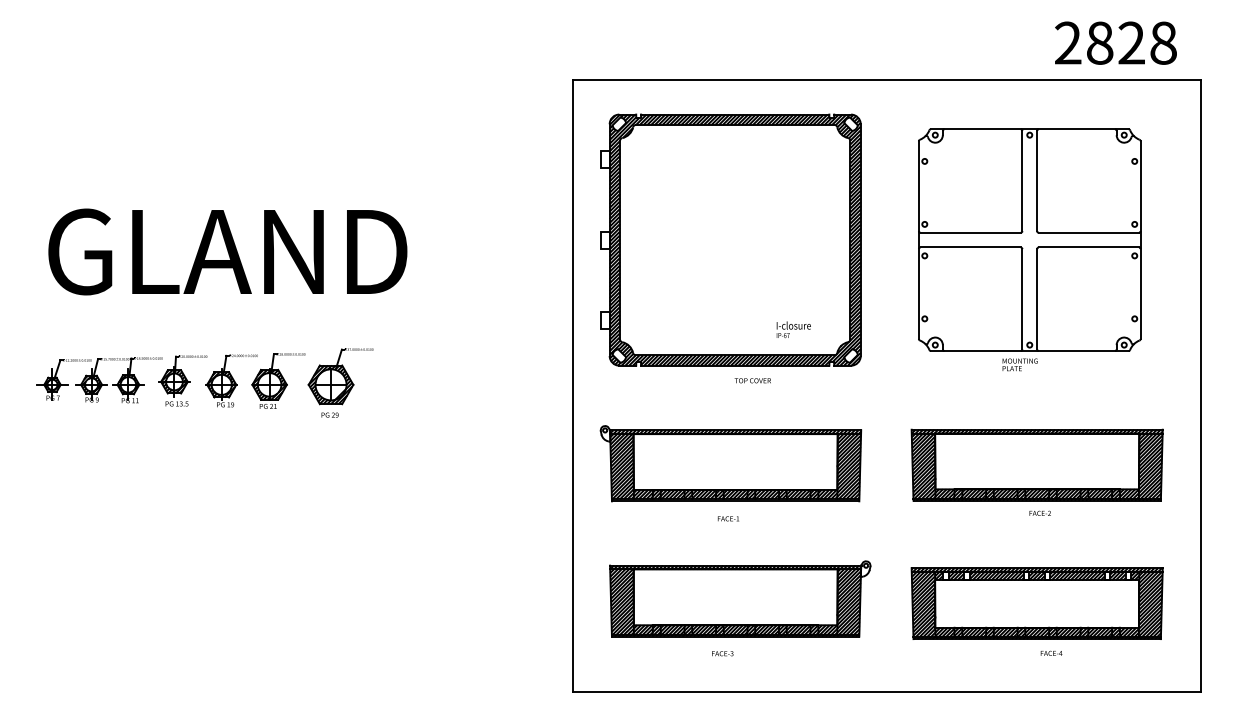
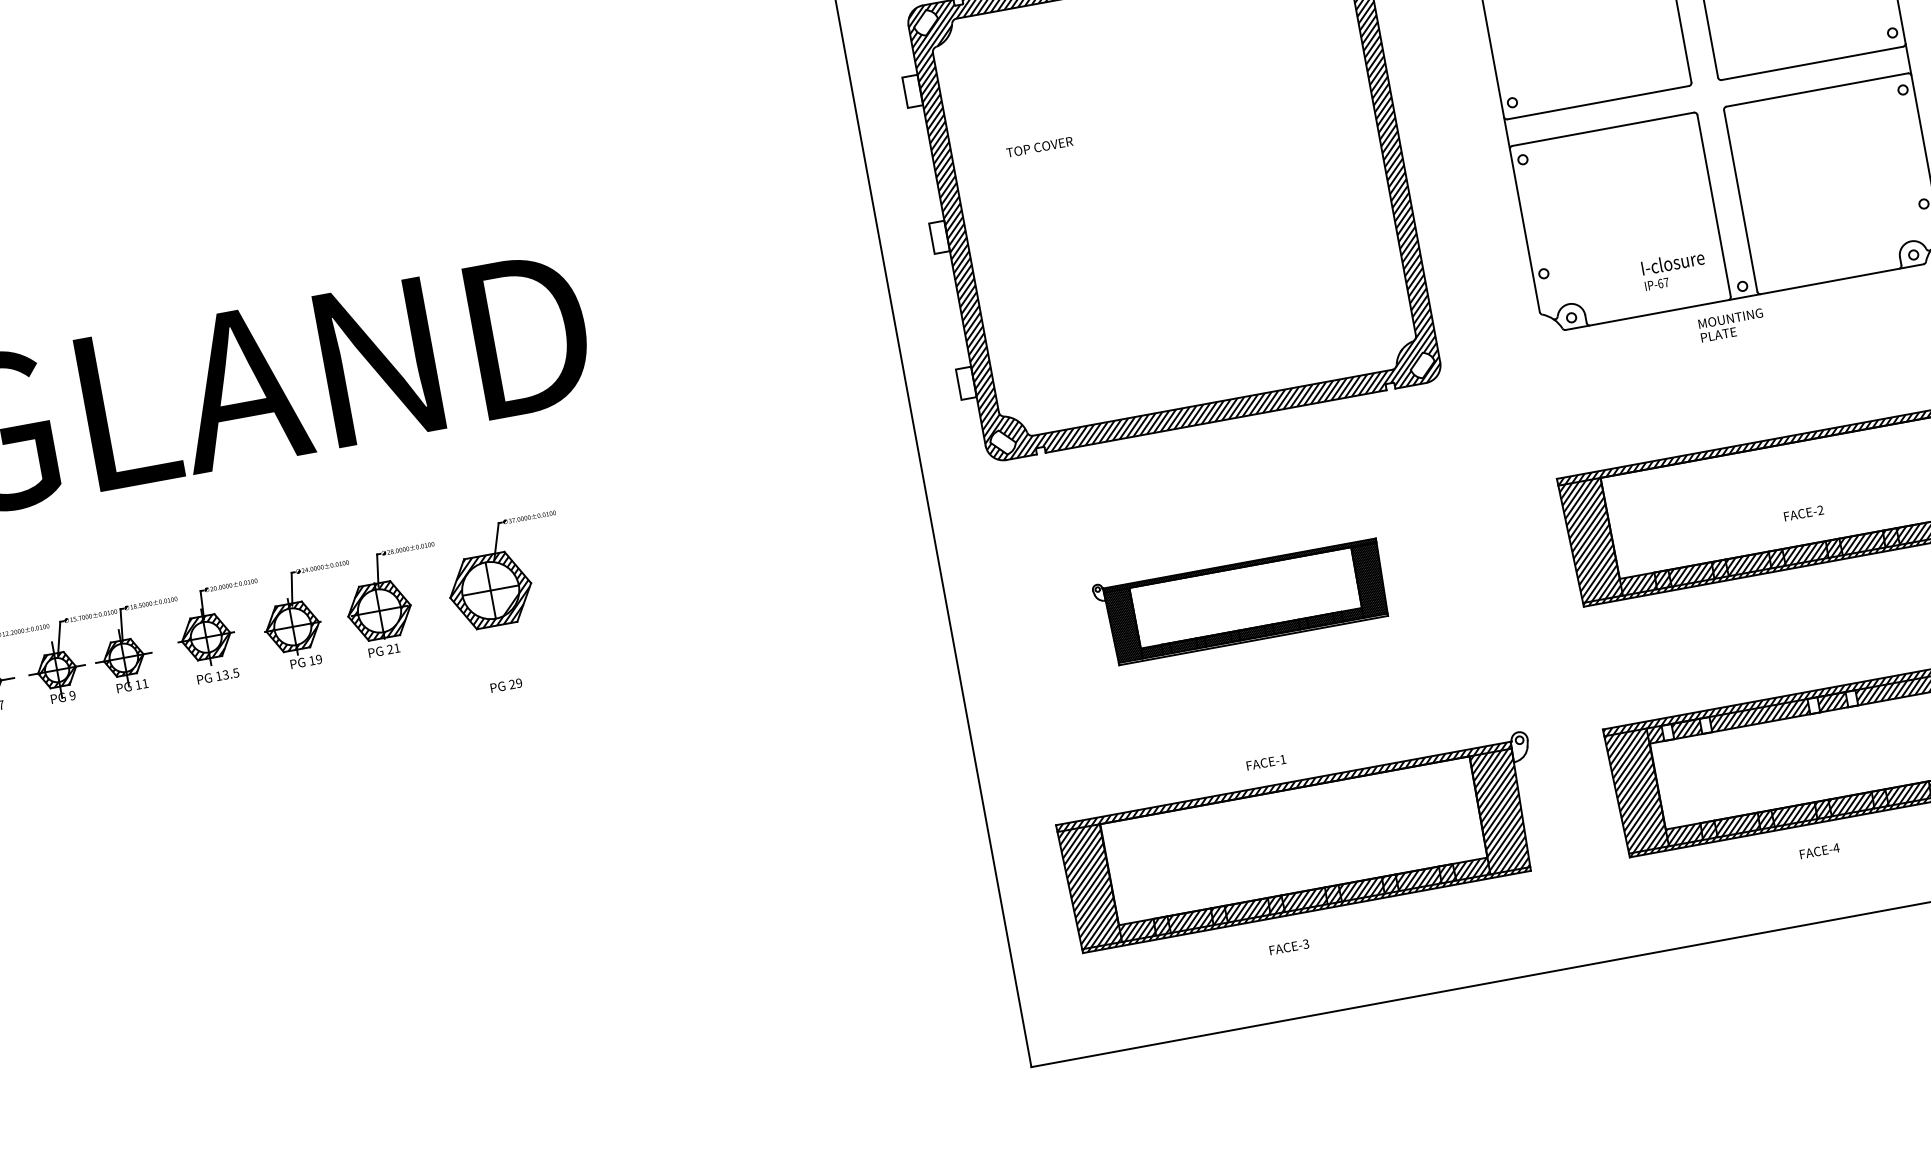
text: (793, 329) -> (1673, 269), moved
text: (752, 380) -> (1038, 146), moved
text: (329, 414) -> (505, 684), moved
part: (730, 463) -> (1240, 600), size x0.6
text: (1039, 512) -> (1802, 512), moved
text: (728, 518) -> (1266, 762), moved
text: (1051, 652) -> (1819, 849), moved

